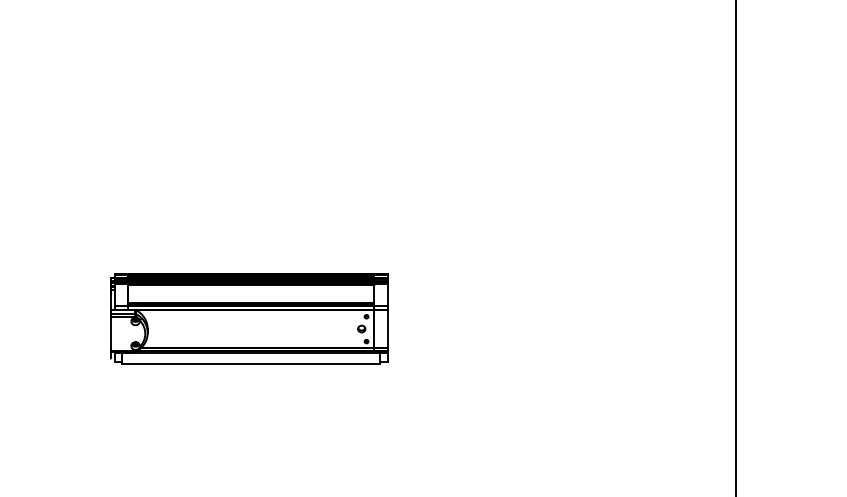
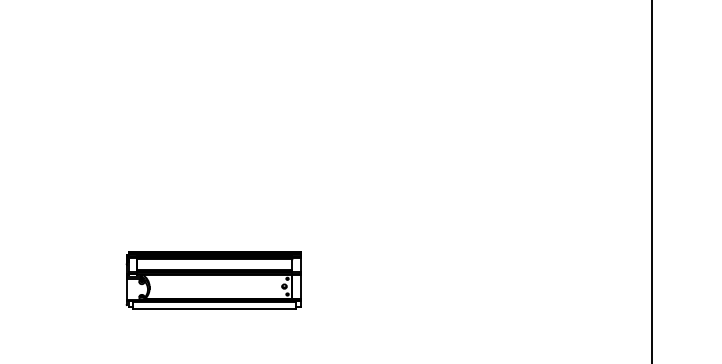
part: (249, 318) -> (213, 279), size x0.7

